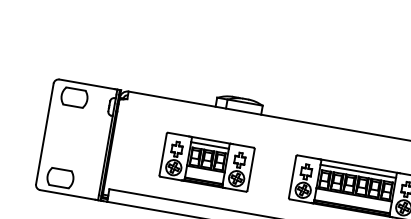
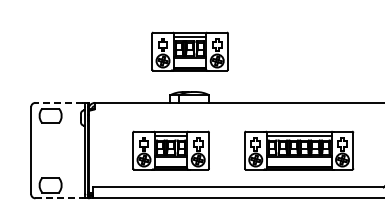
part: (248, 51) -> (189, 51), added
line: (87, 83) -> (59, 102), solid -> dashed
line: (68, 195) -> (59, 198), solid -> dashed

